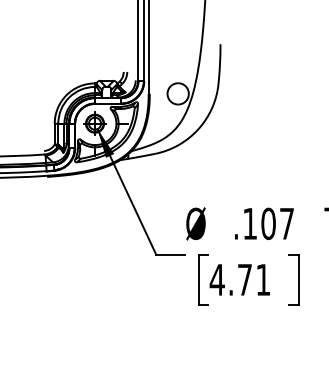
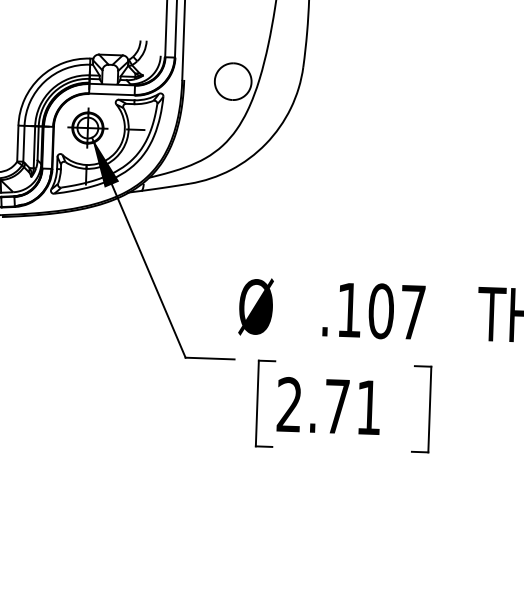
text: (216, 279) -> (288, 404), 4.71 -> 2.71

